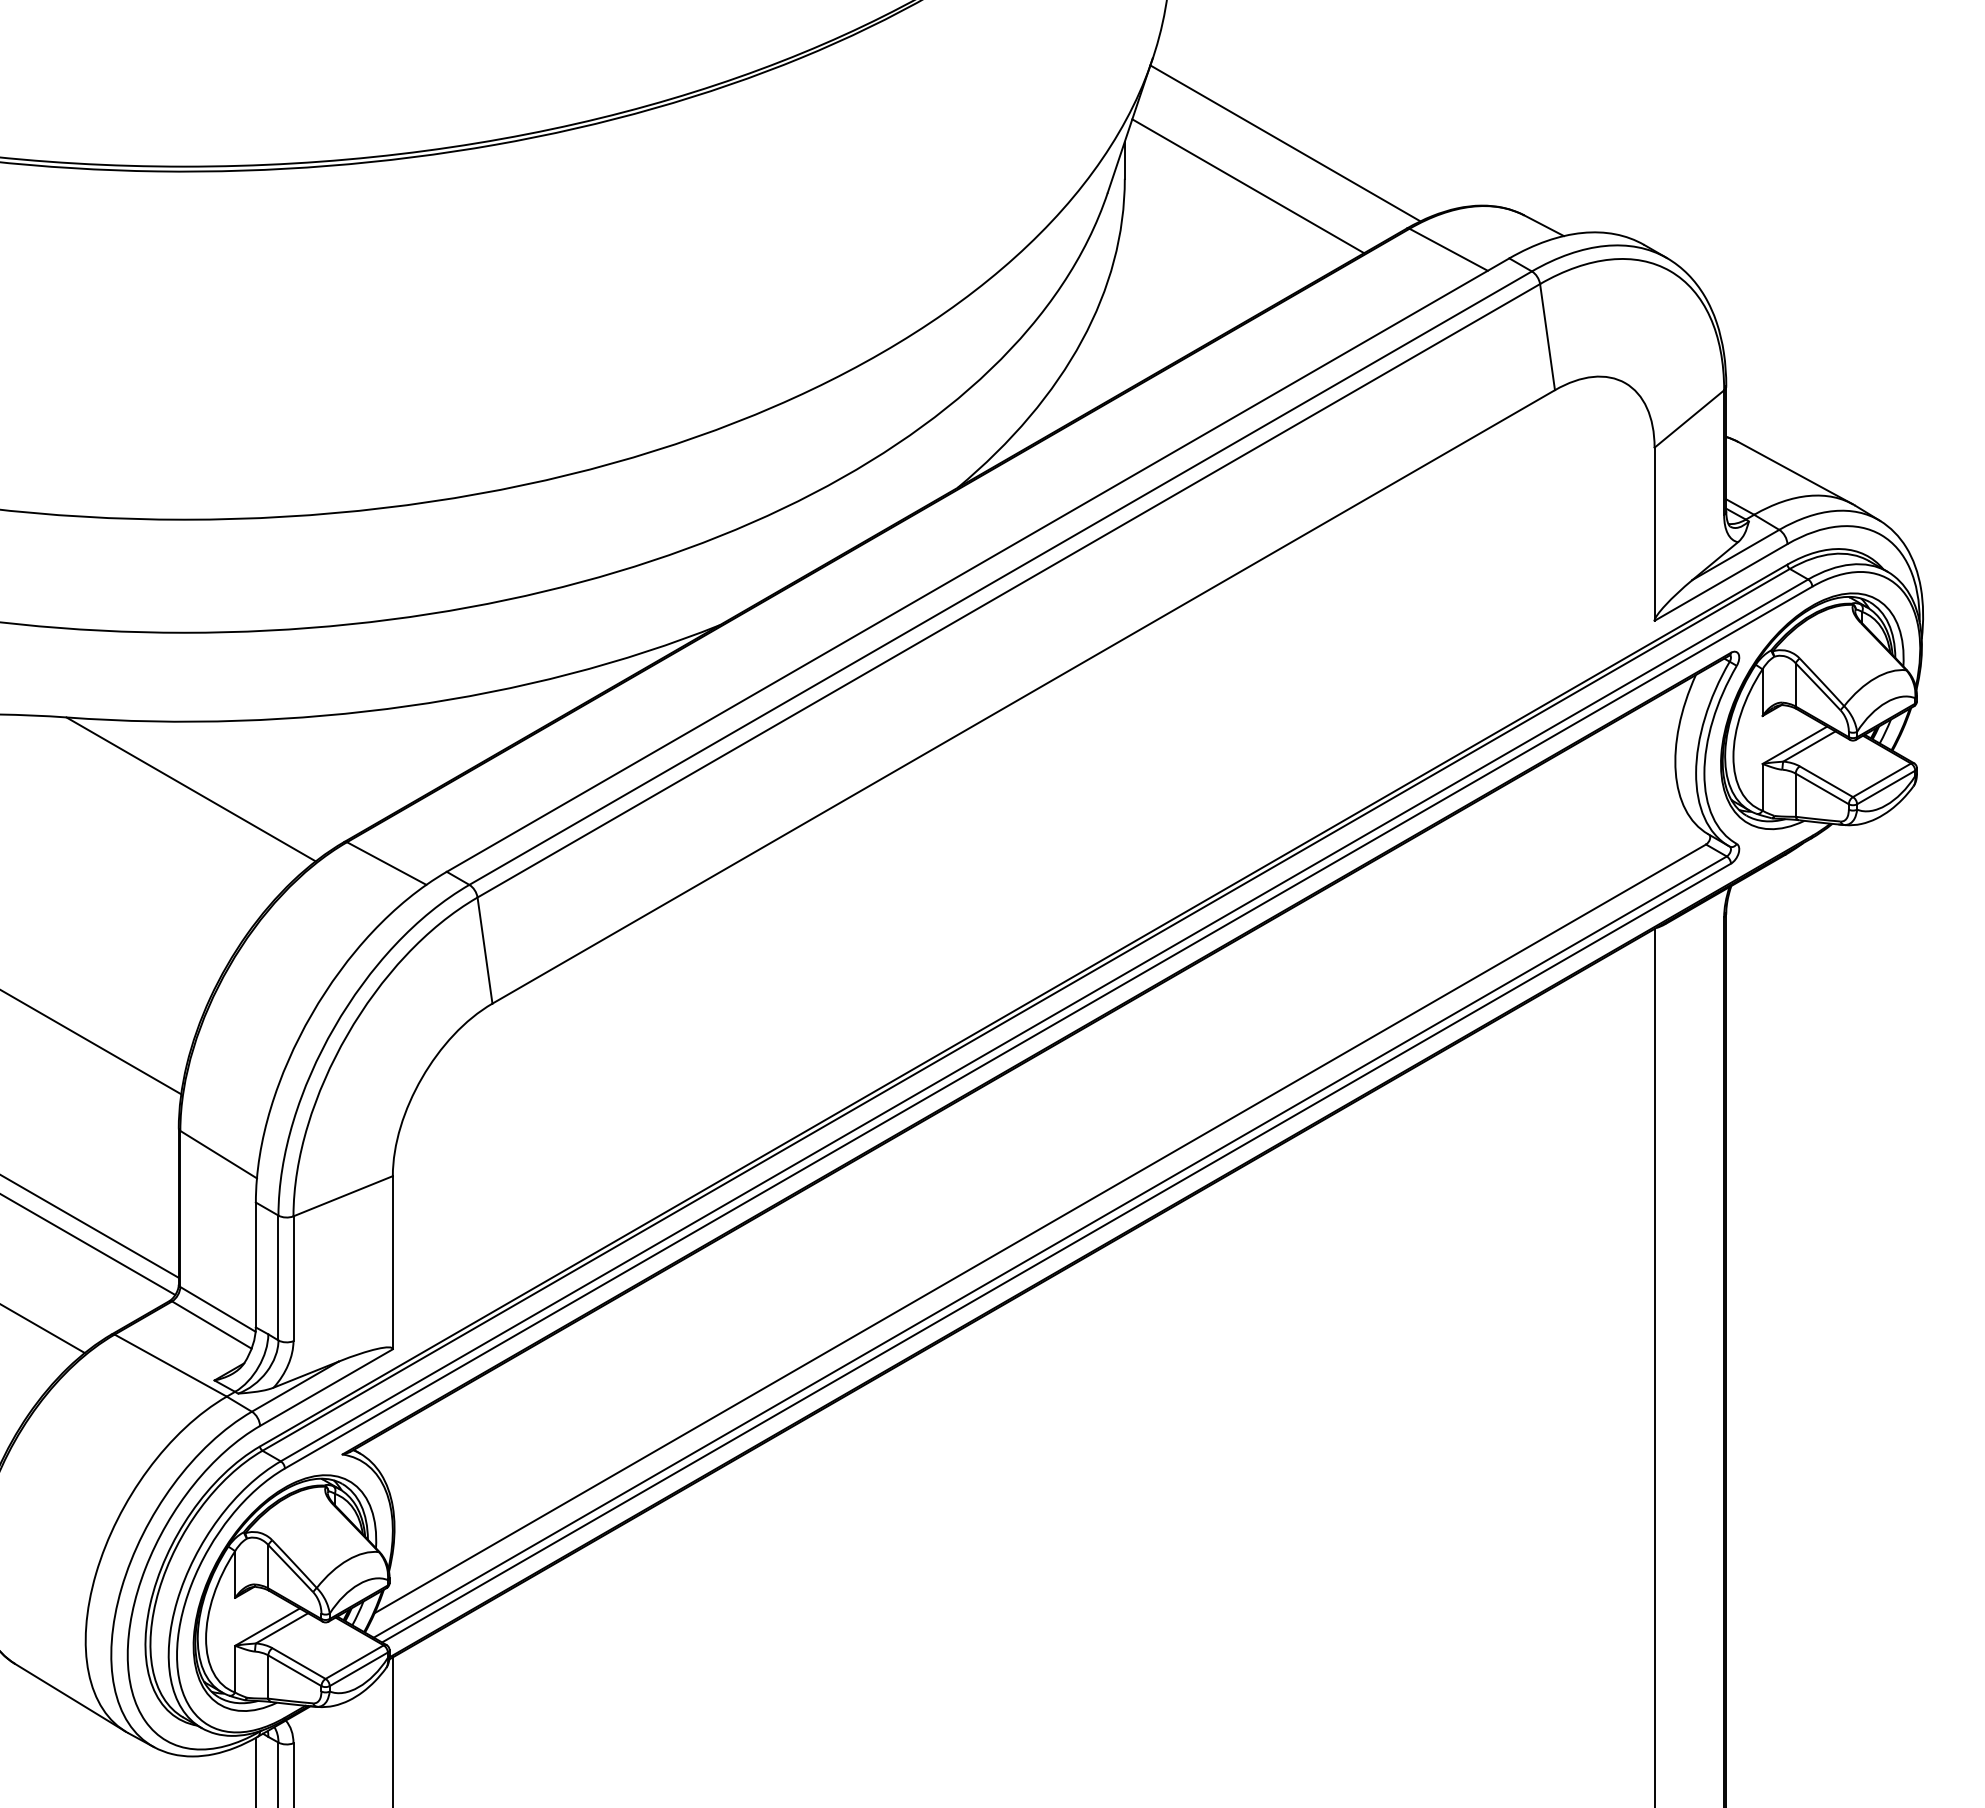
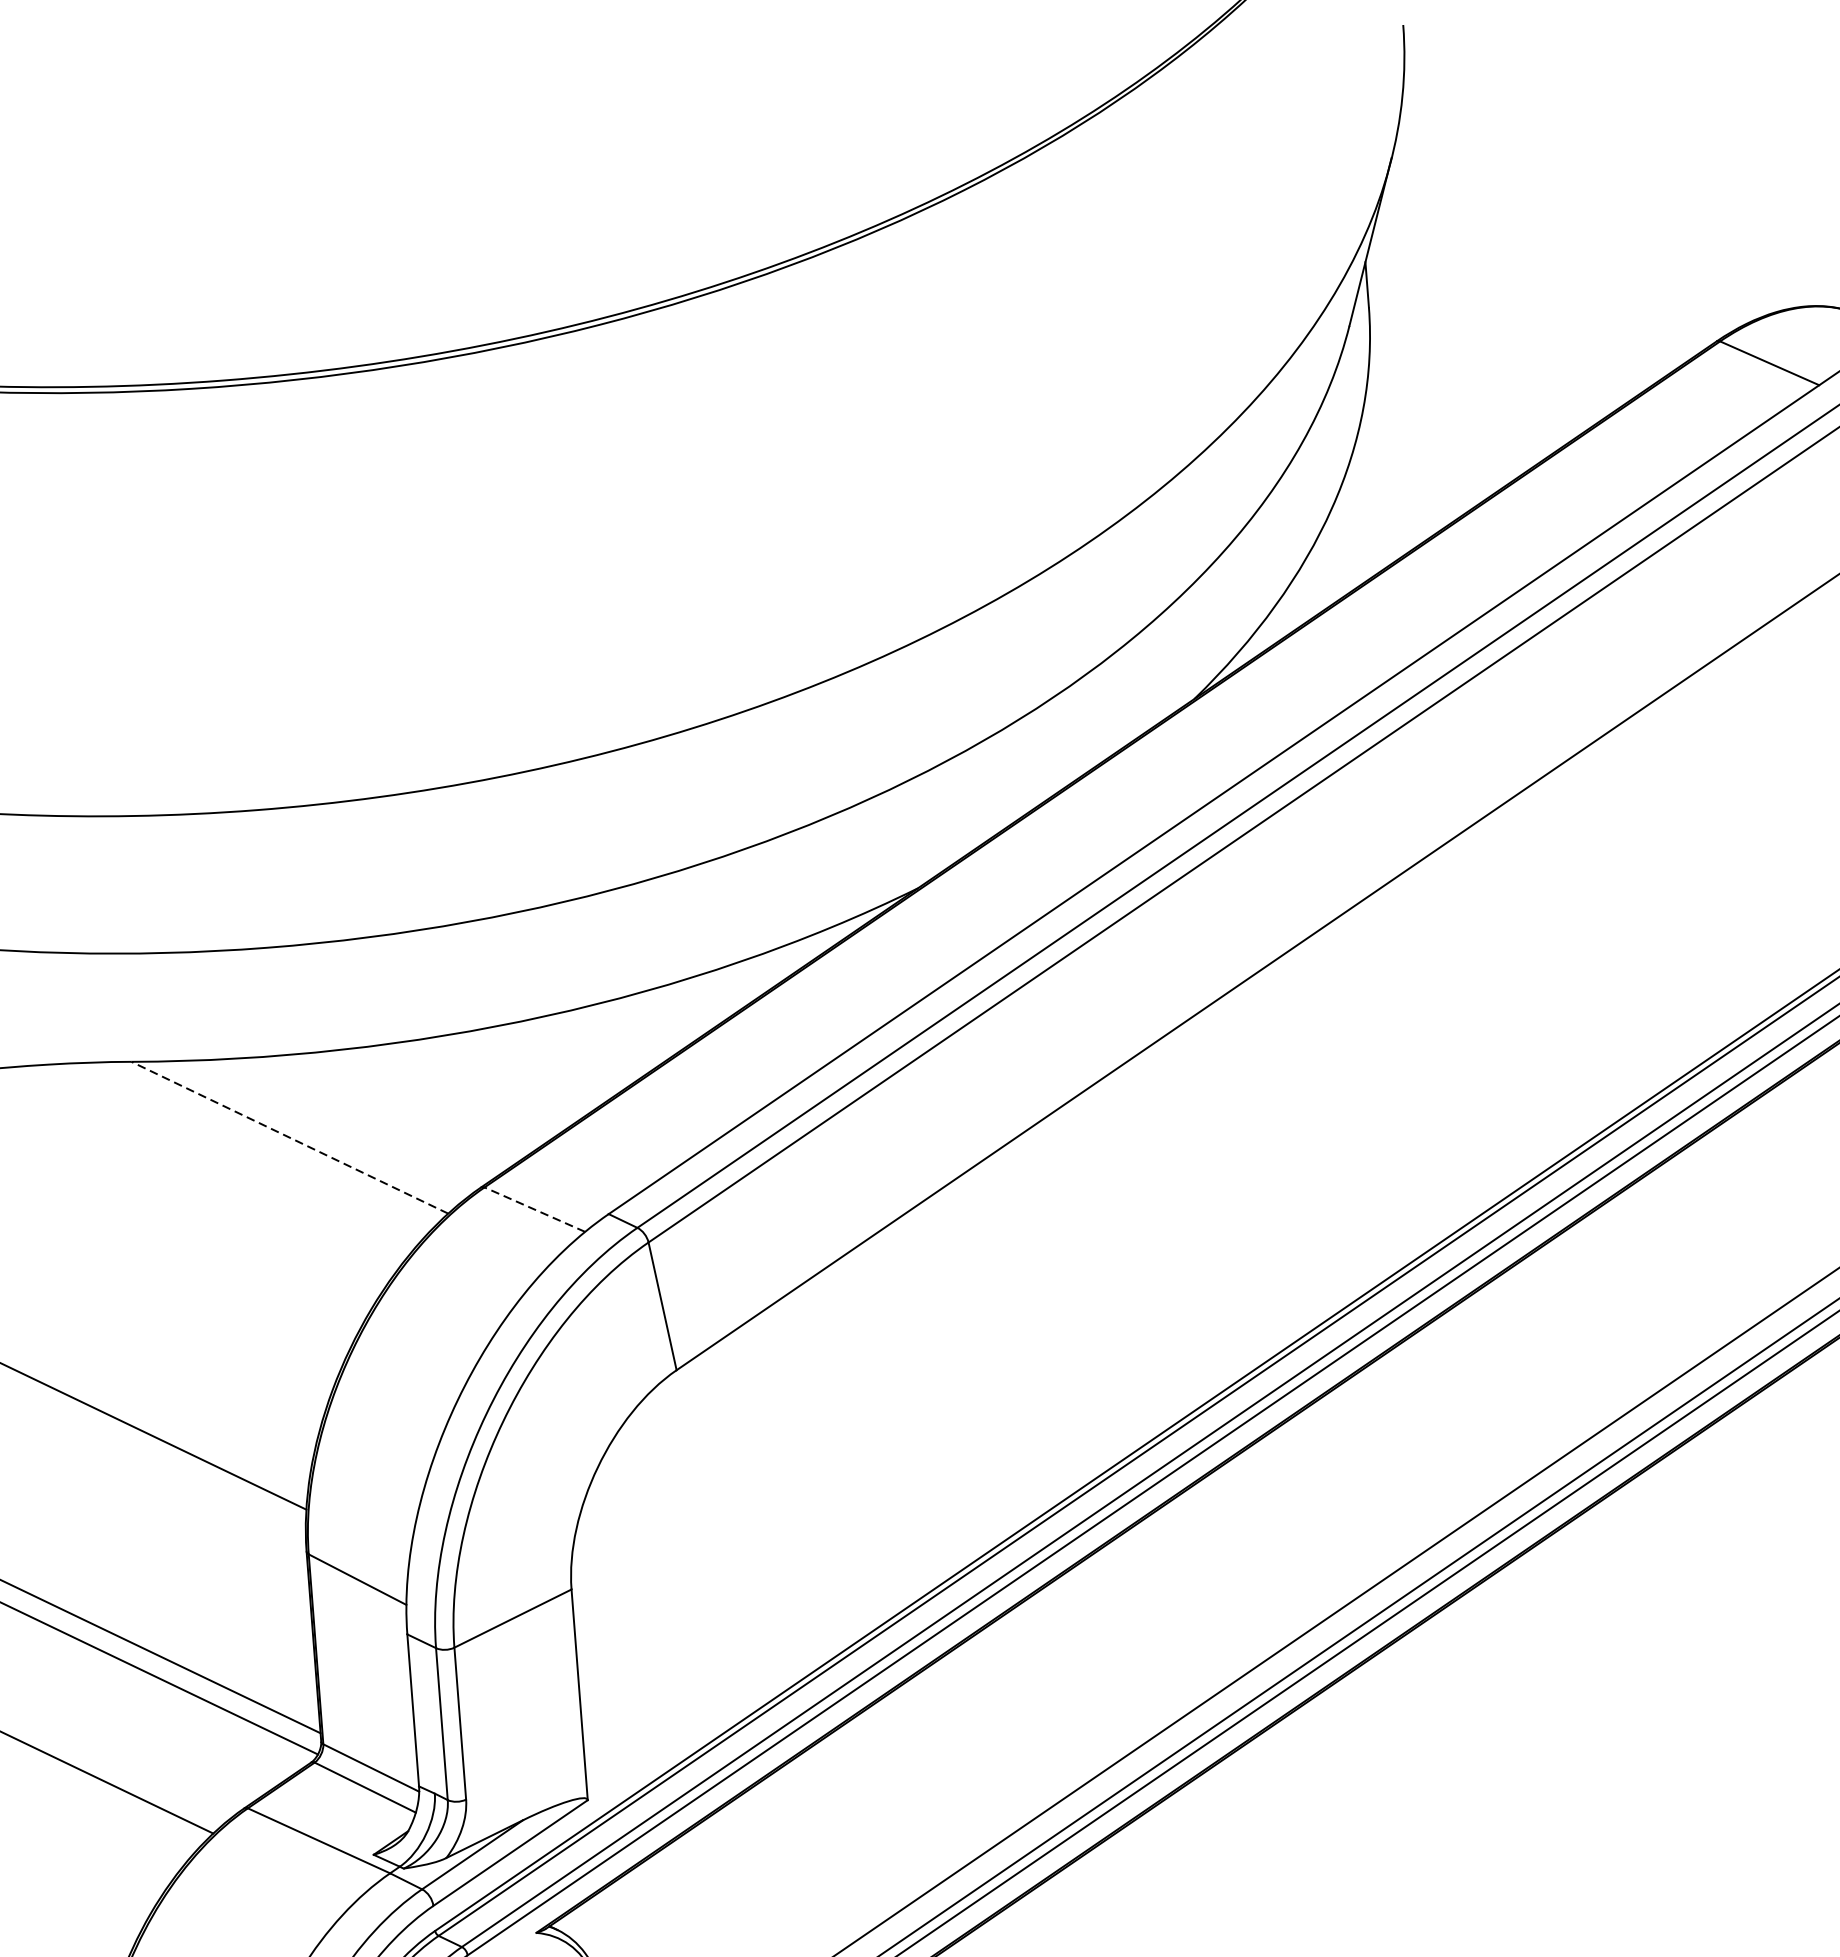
line: (1285, 143) -> (1561, 249), removed
line: (1248, 186) -> (1520, 305), removed
line: (191, 789) -> (290, 1137), solid -> dashed
line: (386, 863) -> (534, 1209), solid -> dashed

